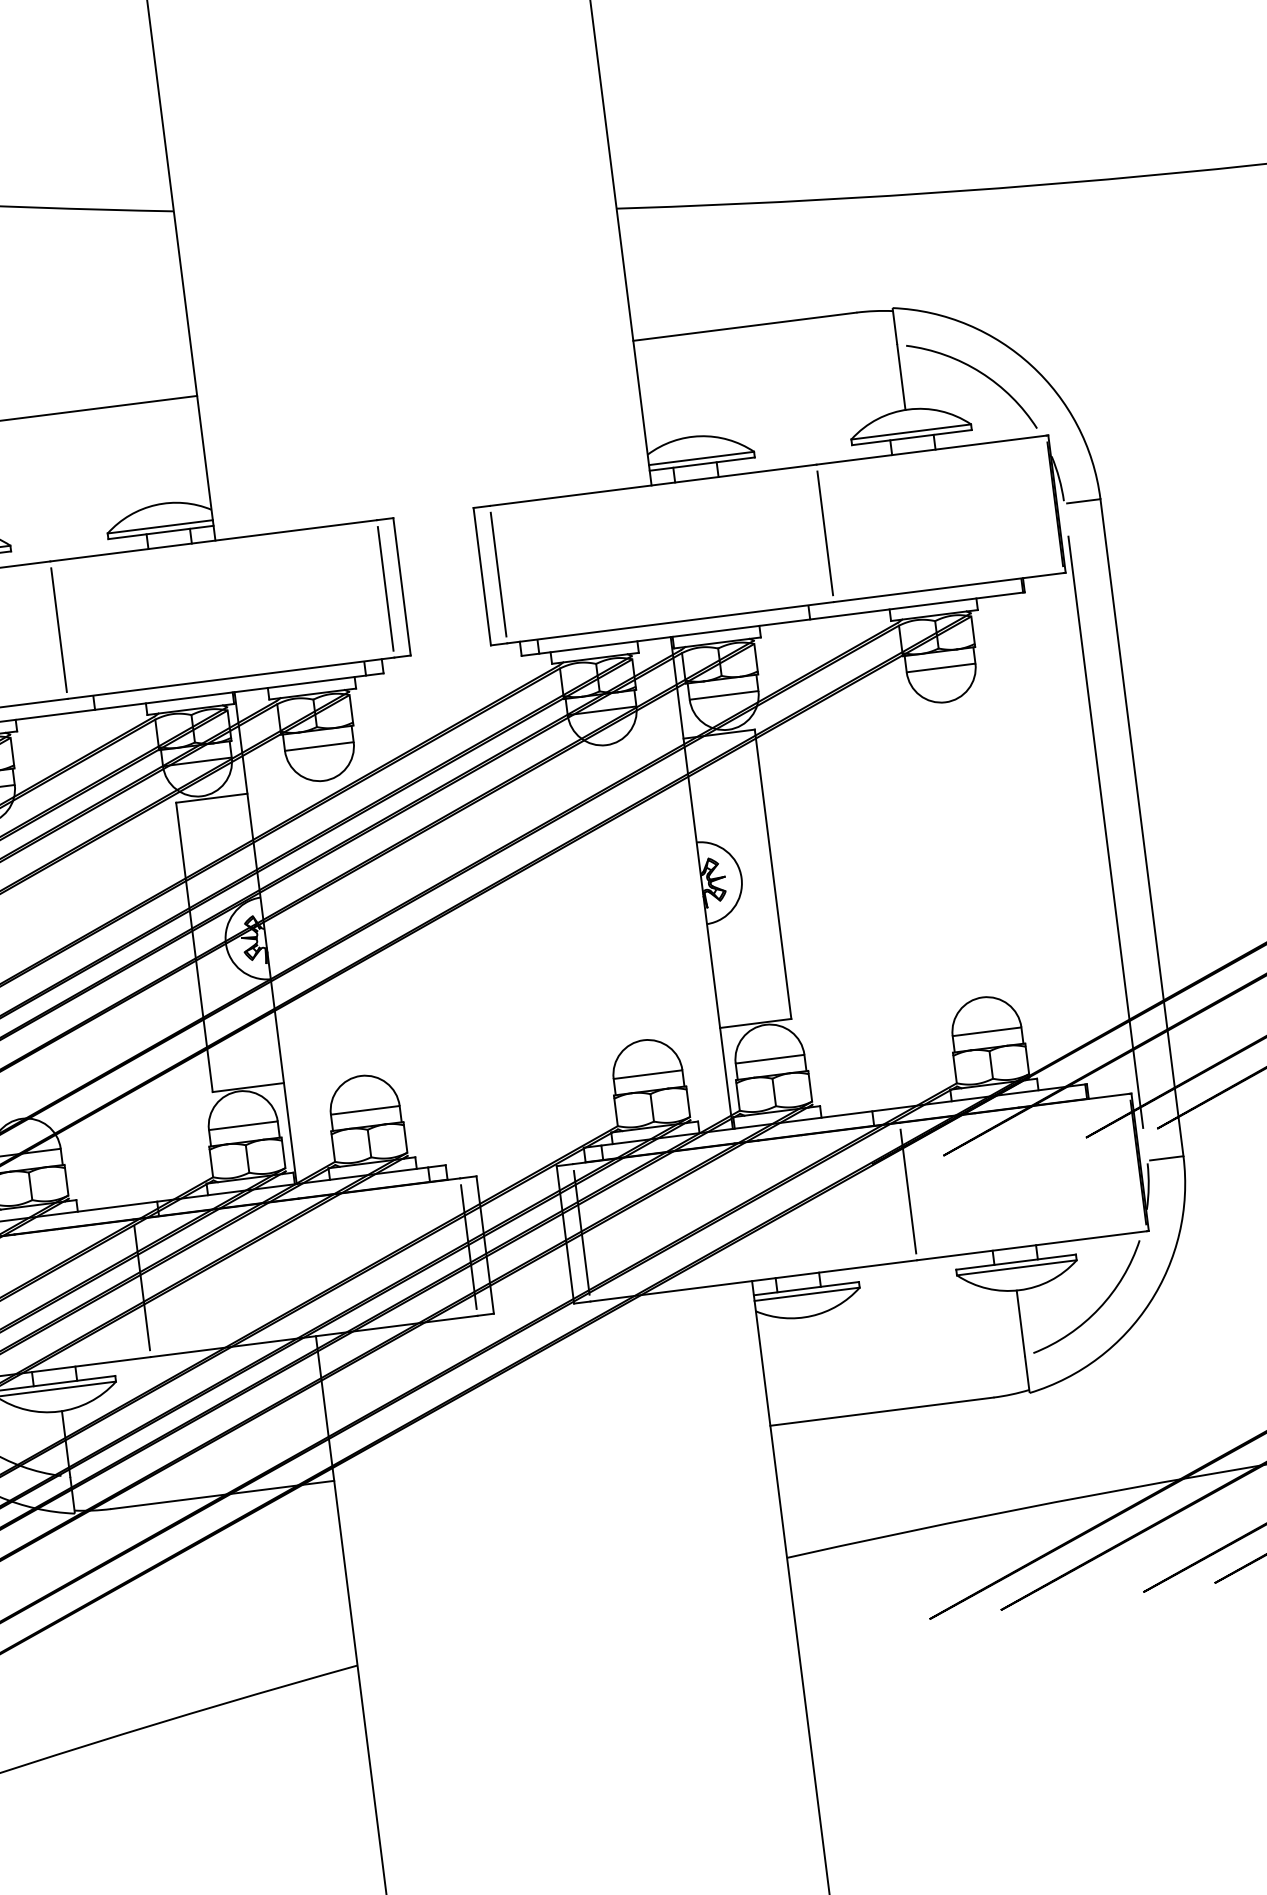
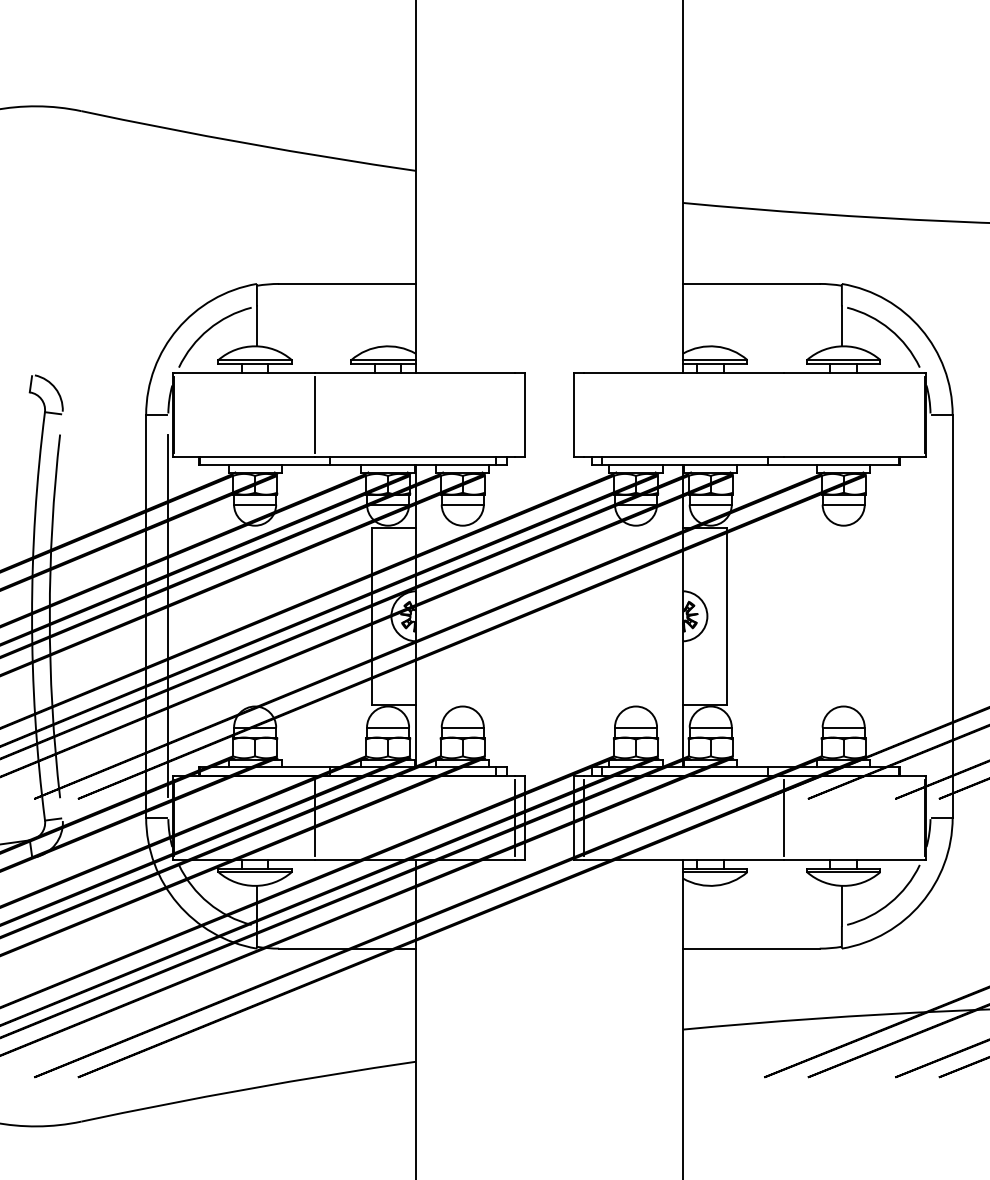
line: (825, 533) -> (784, 414), removed
line: (497, 574) -> (583, 414), removed
line: (385, 588) -> (514, 414), removed
line: (1105, 832) -> (930, 616), removed

